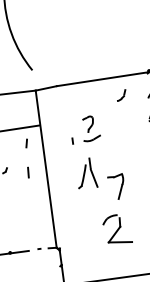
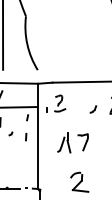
part: (121, 95) -> (93, 109), moved
part: (85, 129) -> (56, 103), moved
part: (116, 187) -> (82, 142), moved

